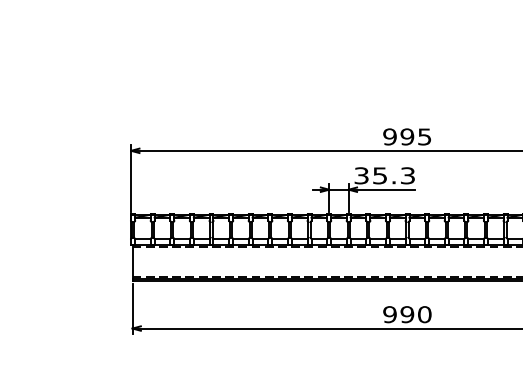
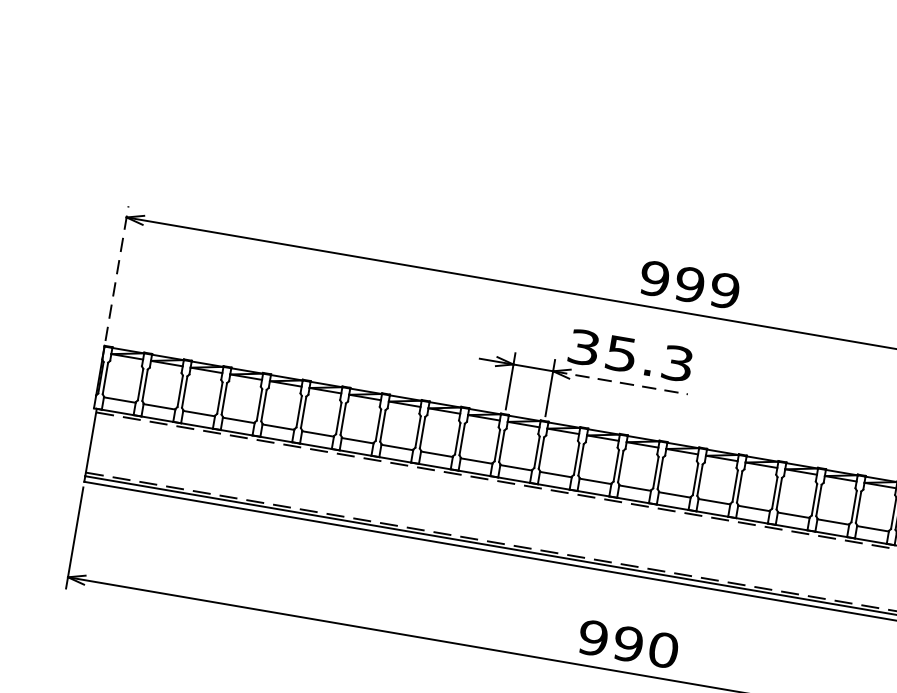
text: (424, 136) -> (724, 289), 995 -> 999
line: (131, 178) -> (117, 273), solid -> dashed
line: (382, 189) -> (621, 382), solid -> dashed

